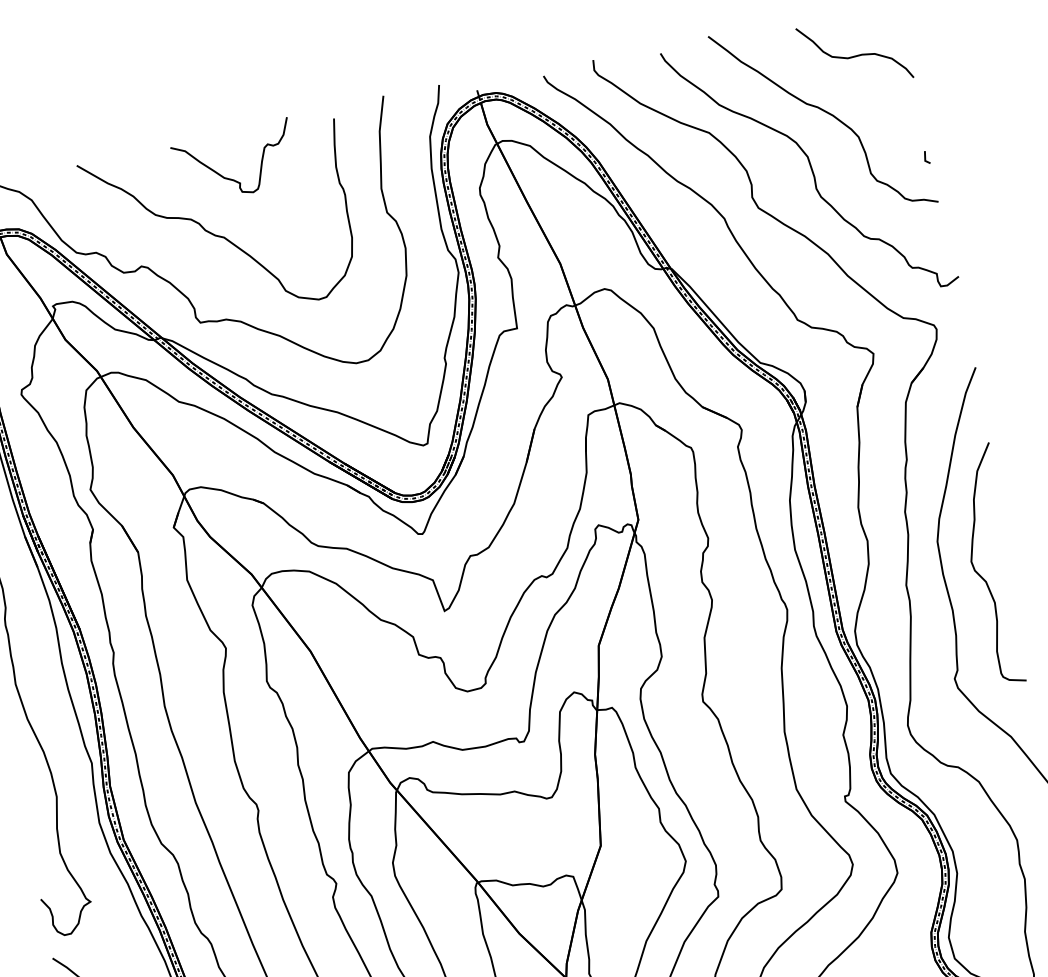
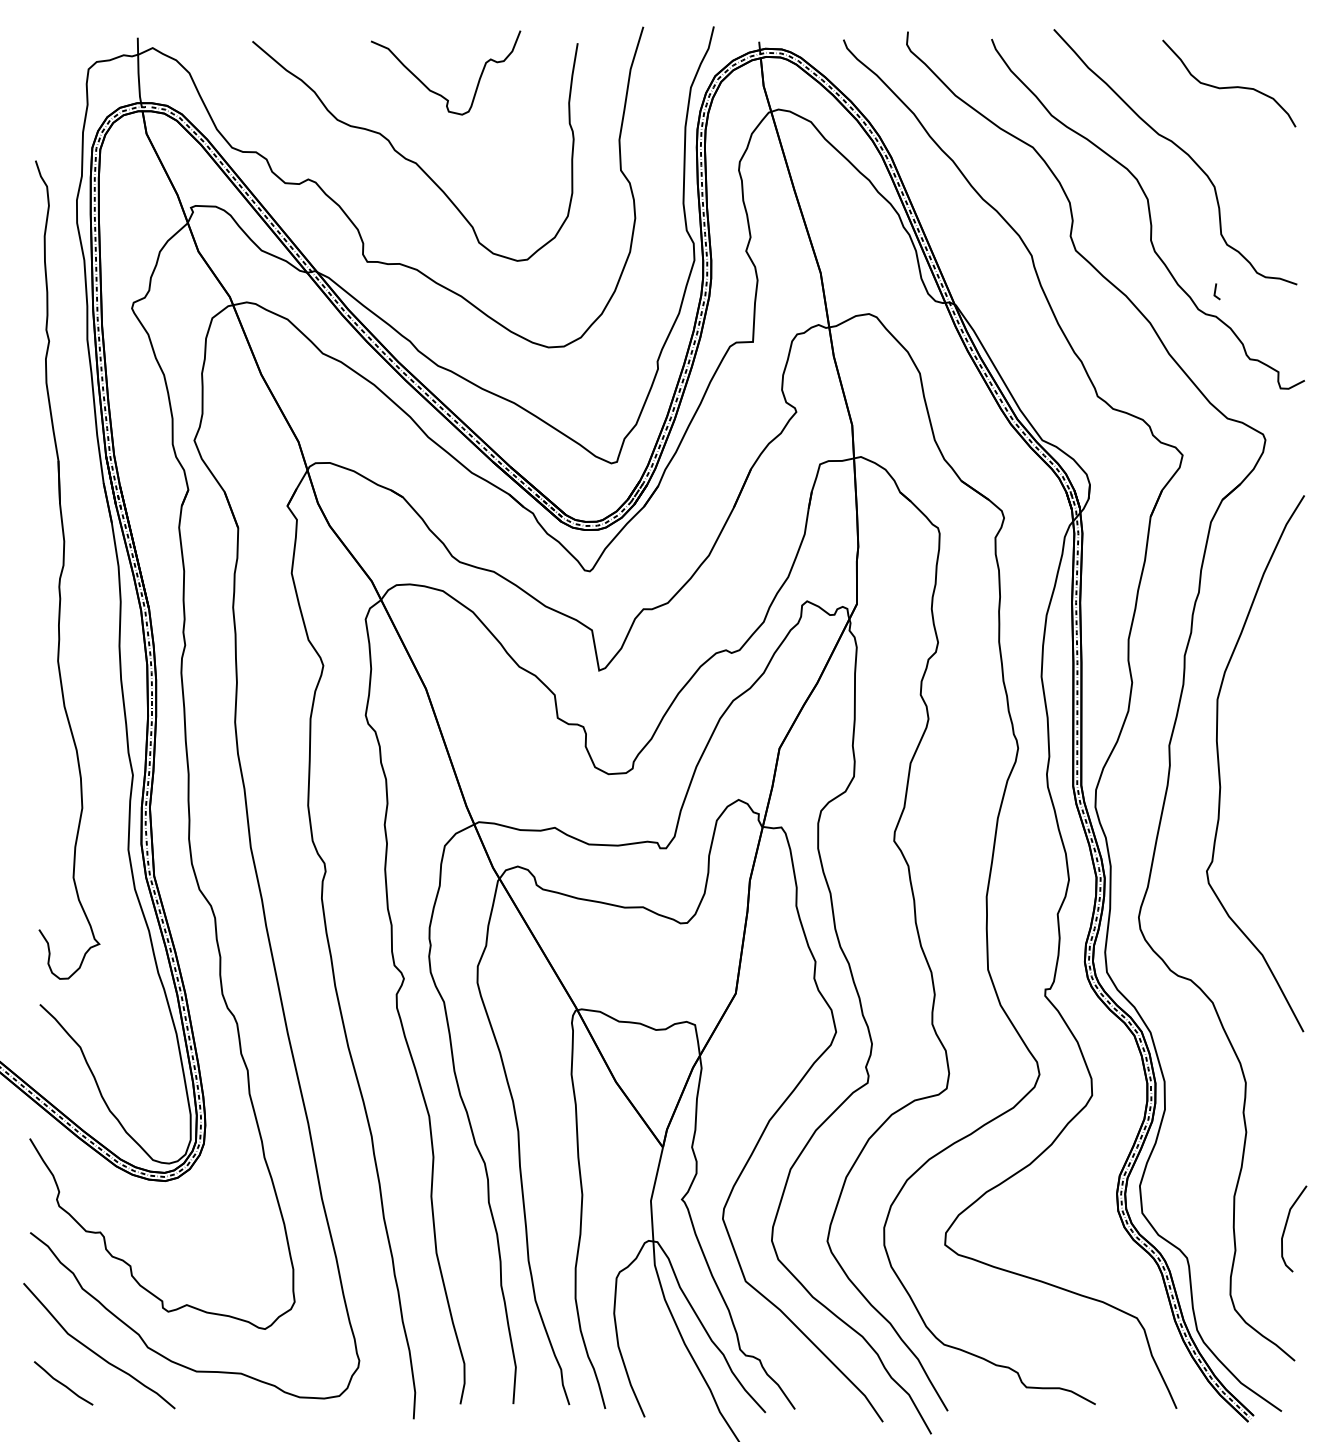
line: (926, 156) -> (1216, 290), moved
curve: (980, 575) -> (1262, 750), removed

